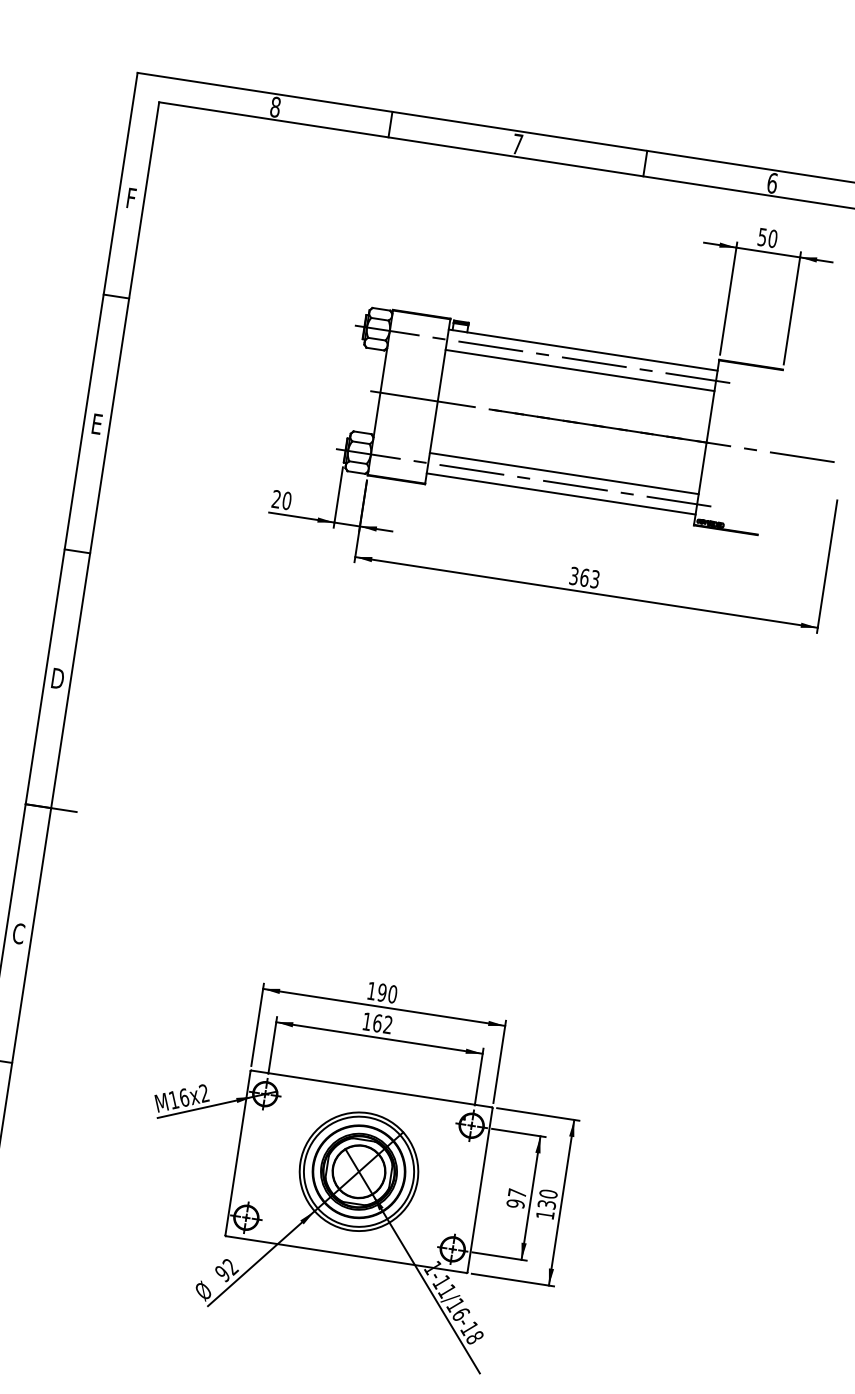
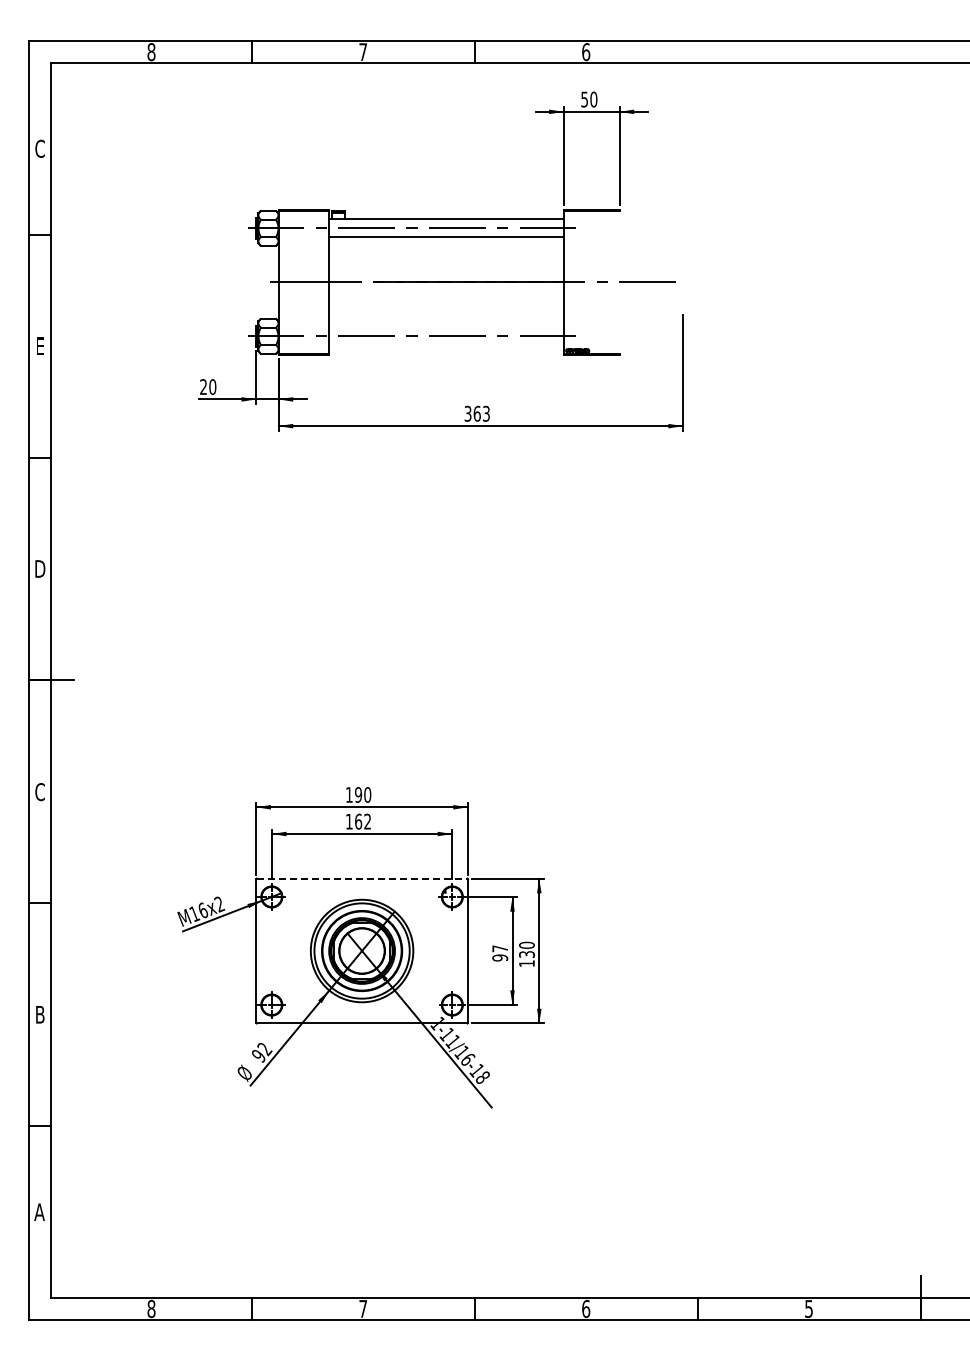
text: (130, 197) -> (39, 148), F -> C
line: (563, 473) -> (445, 327), removed
line: (560, 494) -> (445, 345), removed
line: (372, 1088) -> (362, 878), solid -> dashed

